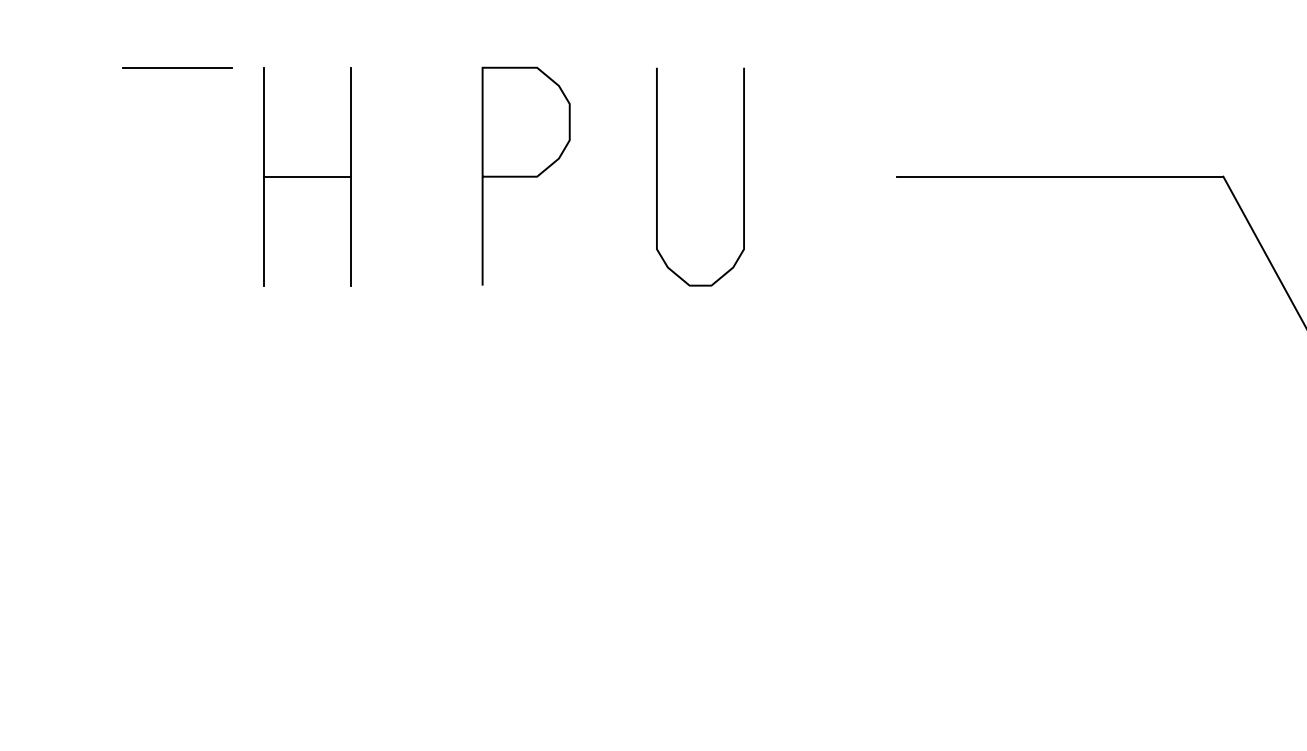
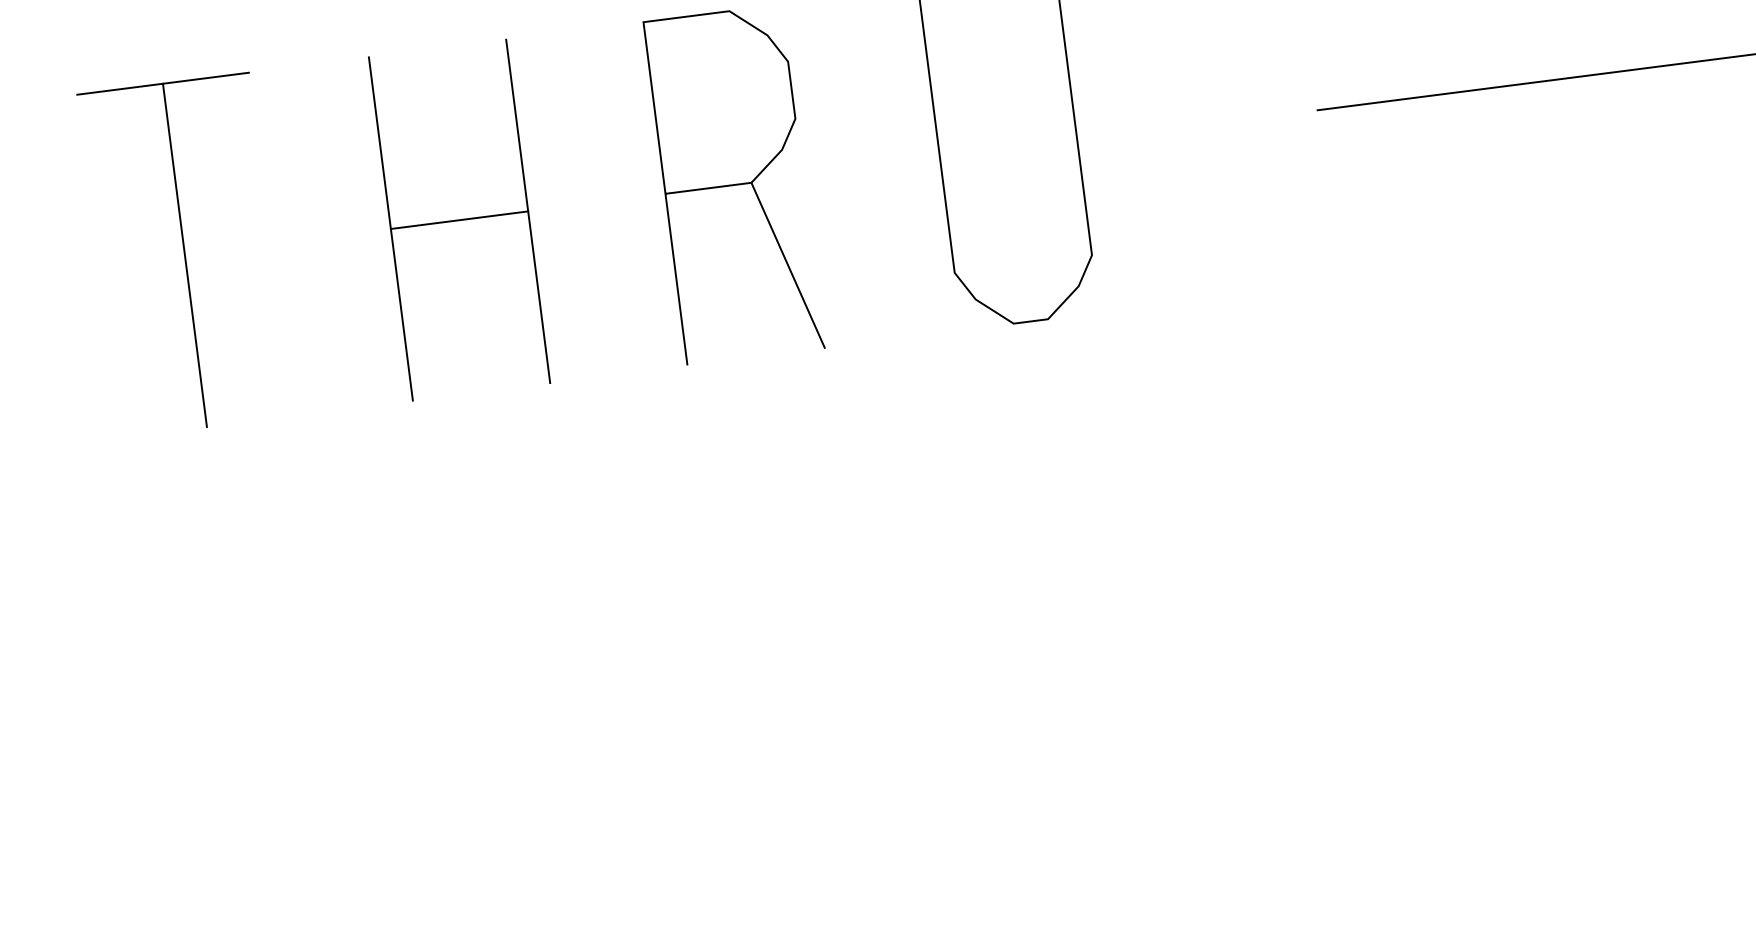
line: (177, 176) -> (184, 255), added
part: (307, 176) -> (458, 219), moved
line: (553, 230) -> (788, 264), added

